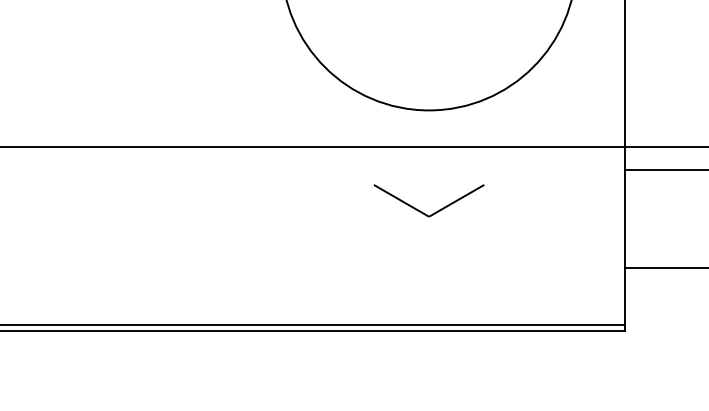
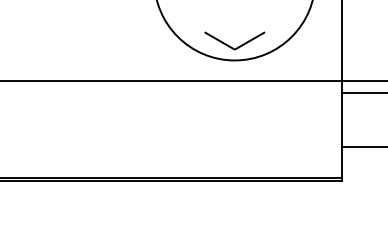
part: (423, 210) -> (231, 46), moved

